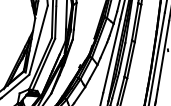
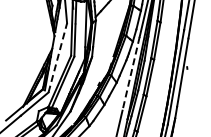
line: (38, 39) -> (57, 57), solid -> dashed
line: (112, 55) -> (131, 73), solid -> dashed

